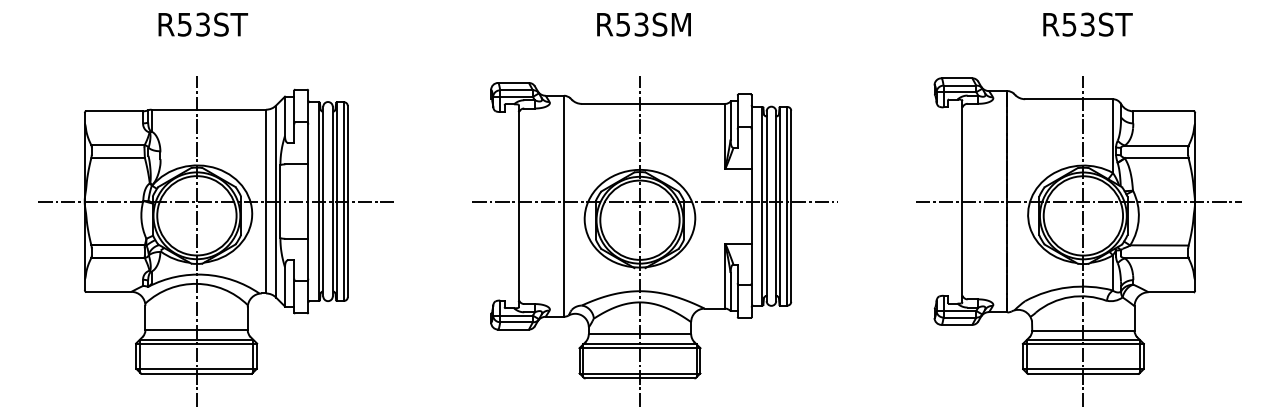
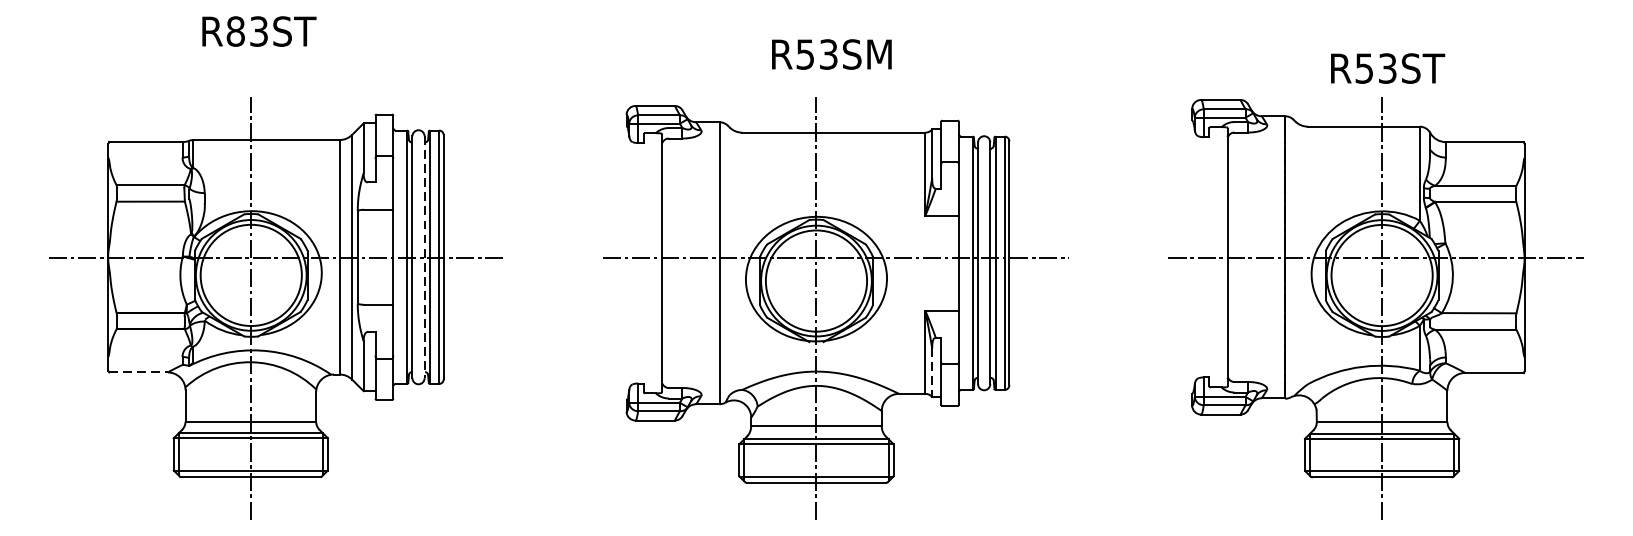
text: (184, 24) -> (235, 31), R53ST -> R83ST
text: (643, 24) -> (831, 54), moved
text: (1087, 24) -> (1387, 68), moved
line: (332, 201) -> (424, 257), solid -> dashed
line: (108, 291) -> (138, 371), solid -> dashed
line: (730, 292) -> (931, 373), solid -> dashed

